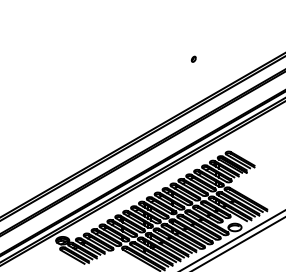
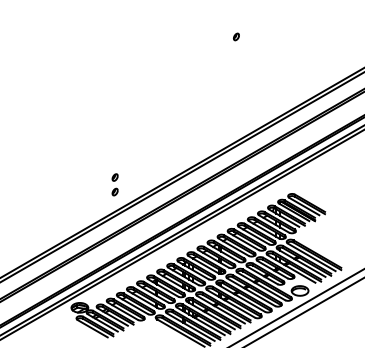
part: (193, 58) -> (236, 36), moved
part: (89, 144) -> (114, 184), added

